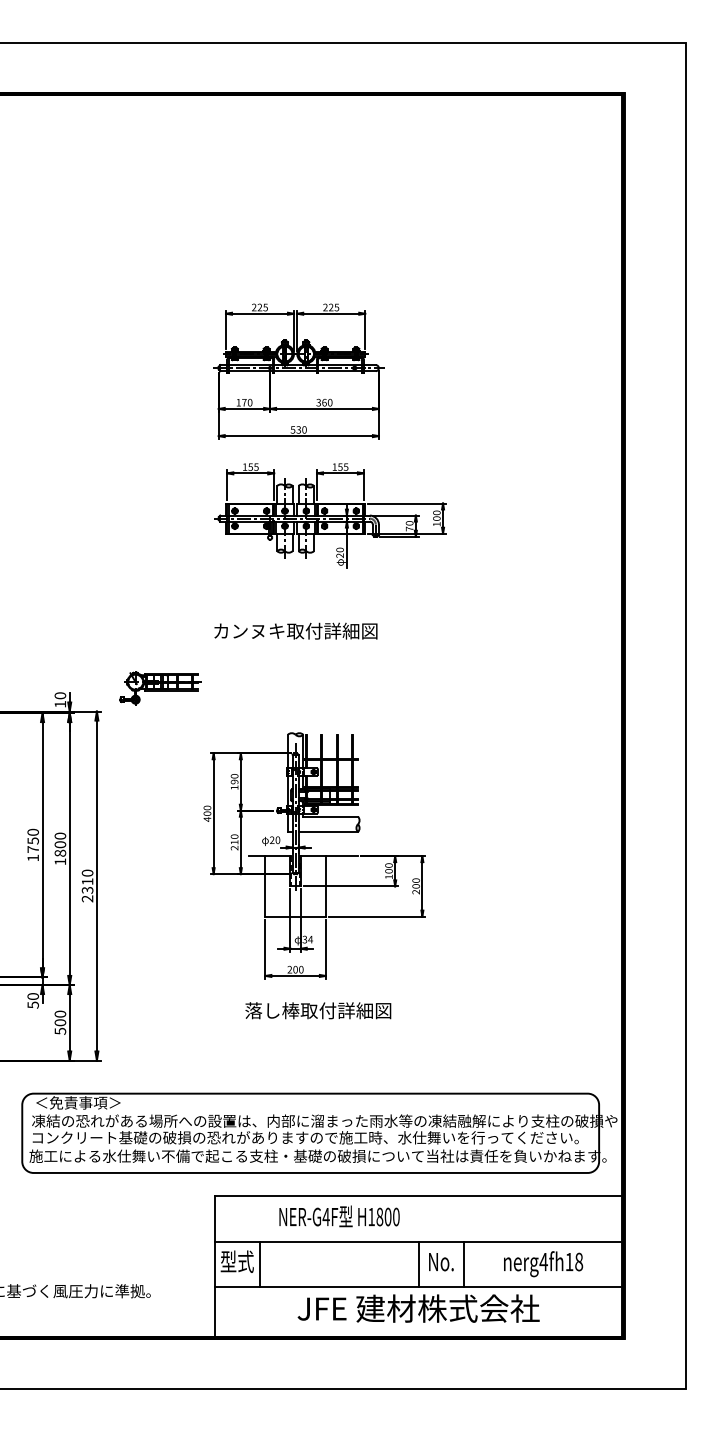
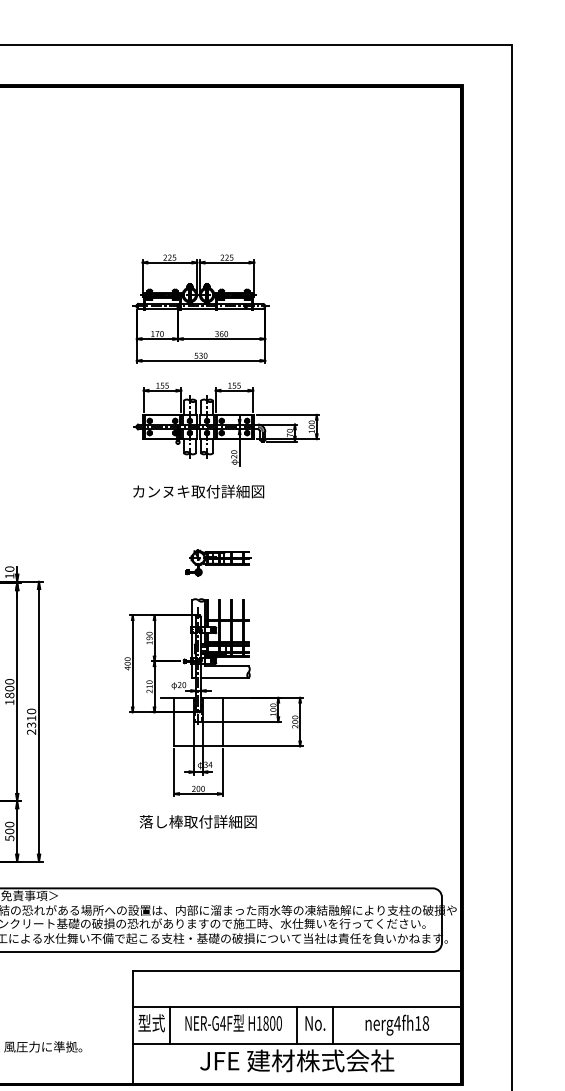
text: (295, 630) -> (198, 491), moved
part: (160, 688) -> (218, 563), moved
text: (318, 1010) -> (198, 821), moved
text: (339, 1216) -> (233, 1023), moved

